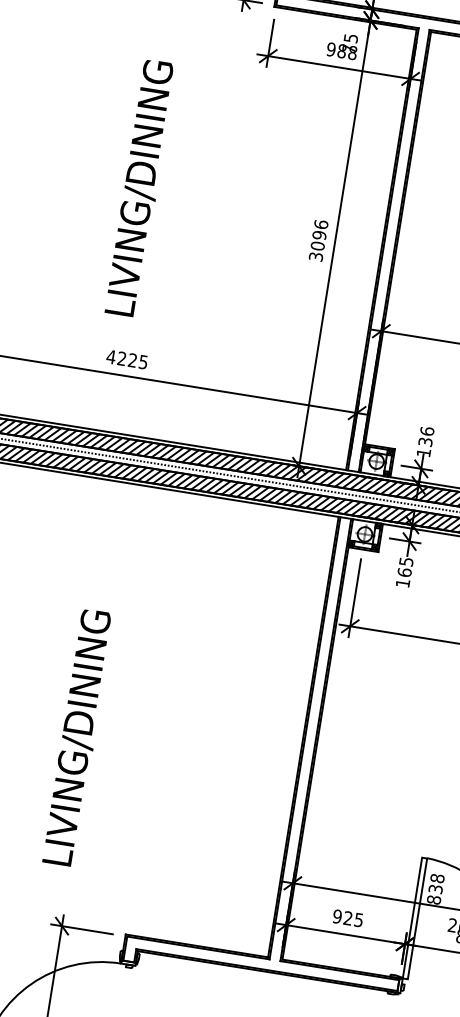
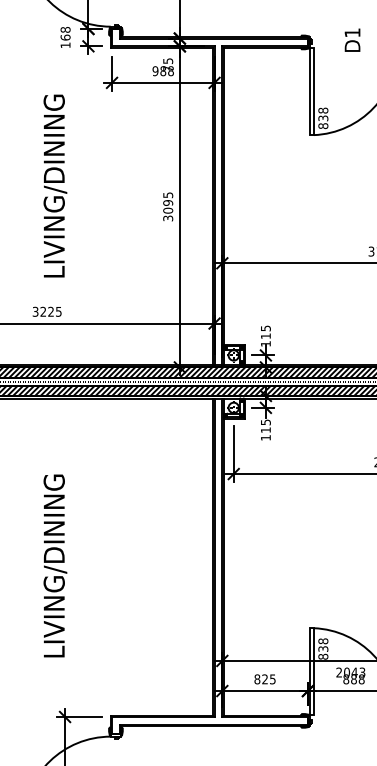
text: (141, 187) -> (55, 185), moved
text: (321, 225) -> (168, 195), 3096 -> 3095
text: (111, 356) -> (35, 311), 4225 -> 3225
text: (425, 436) -> (265, 332), 136 -> 115
text: (404, 572) -> (265, 430), 165 -> 115
text: (78, 737) -> (55, 565), moved
text: (337, 916) -> (257, 679), 925 -> 825

